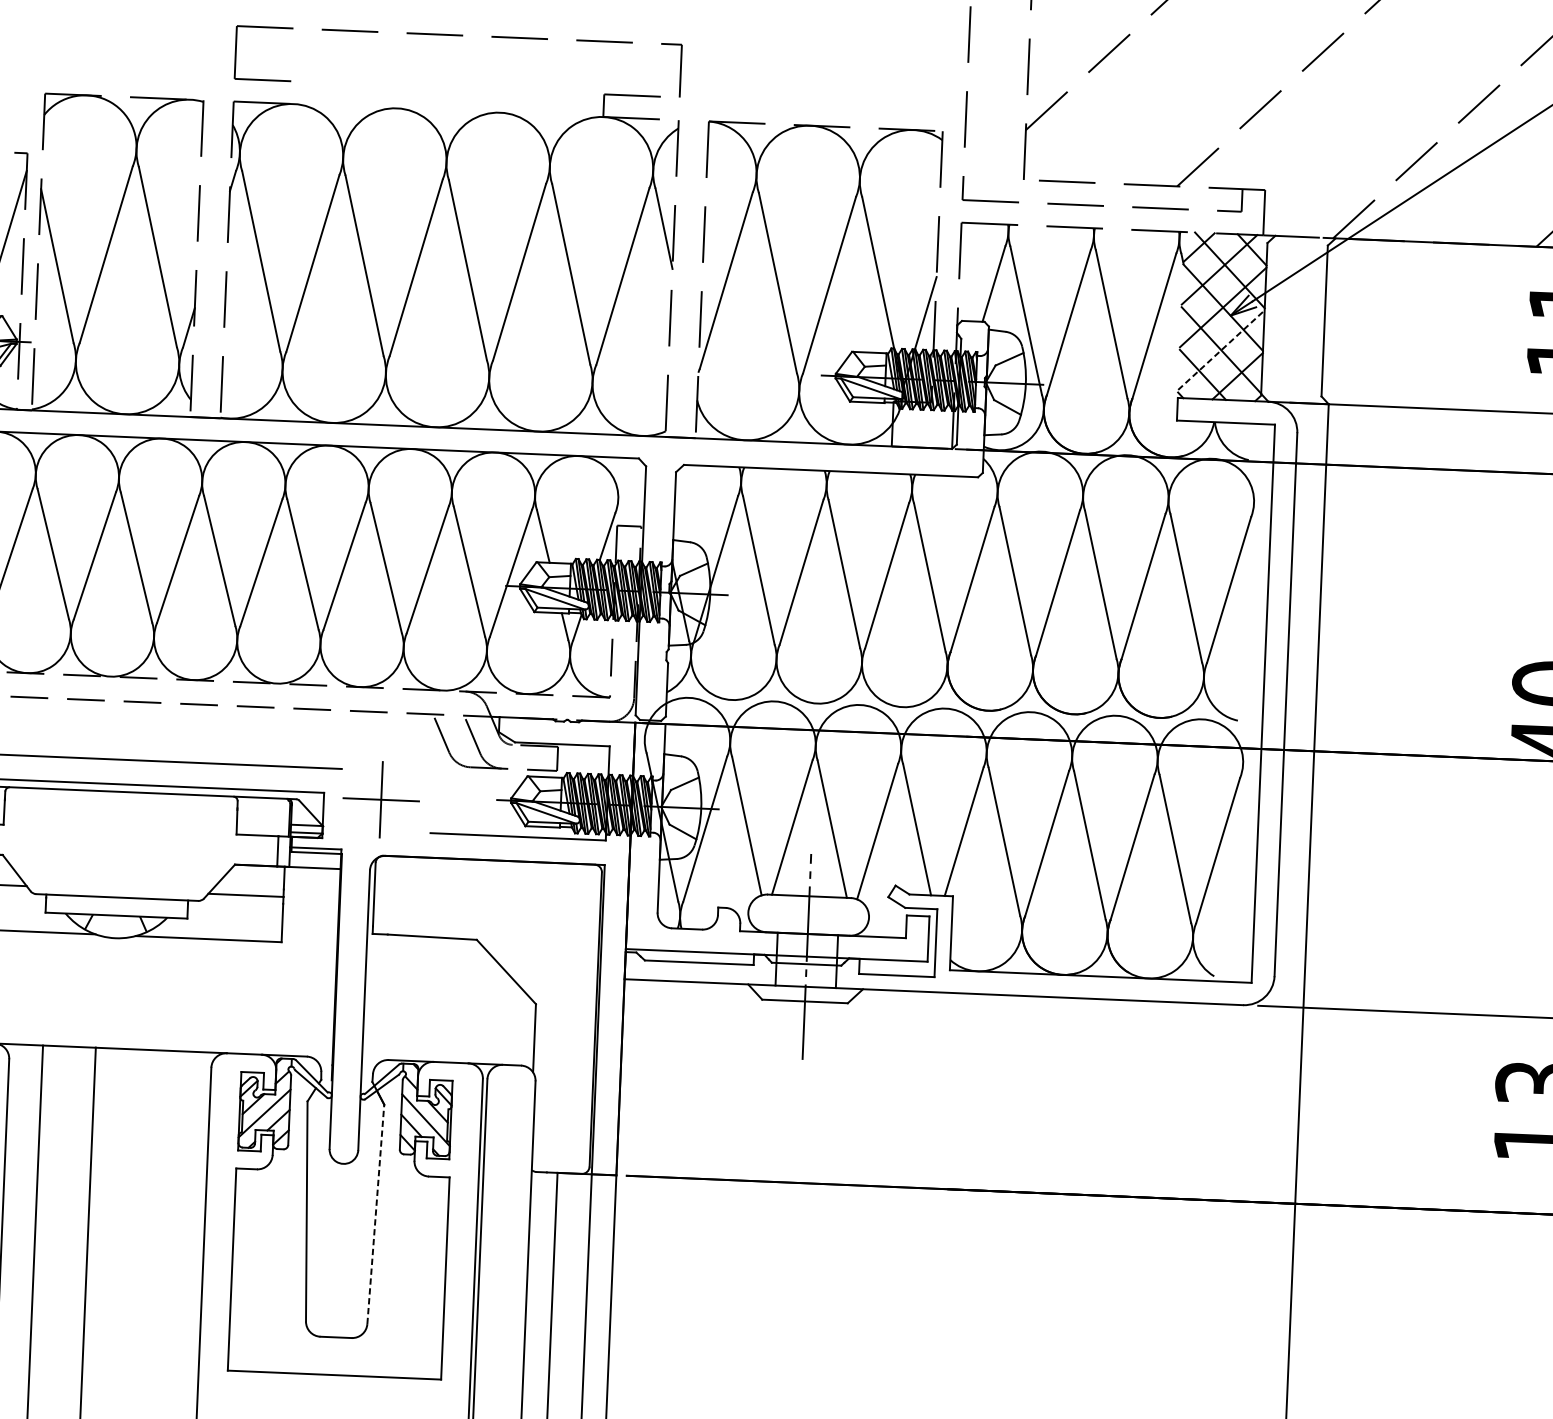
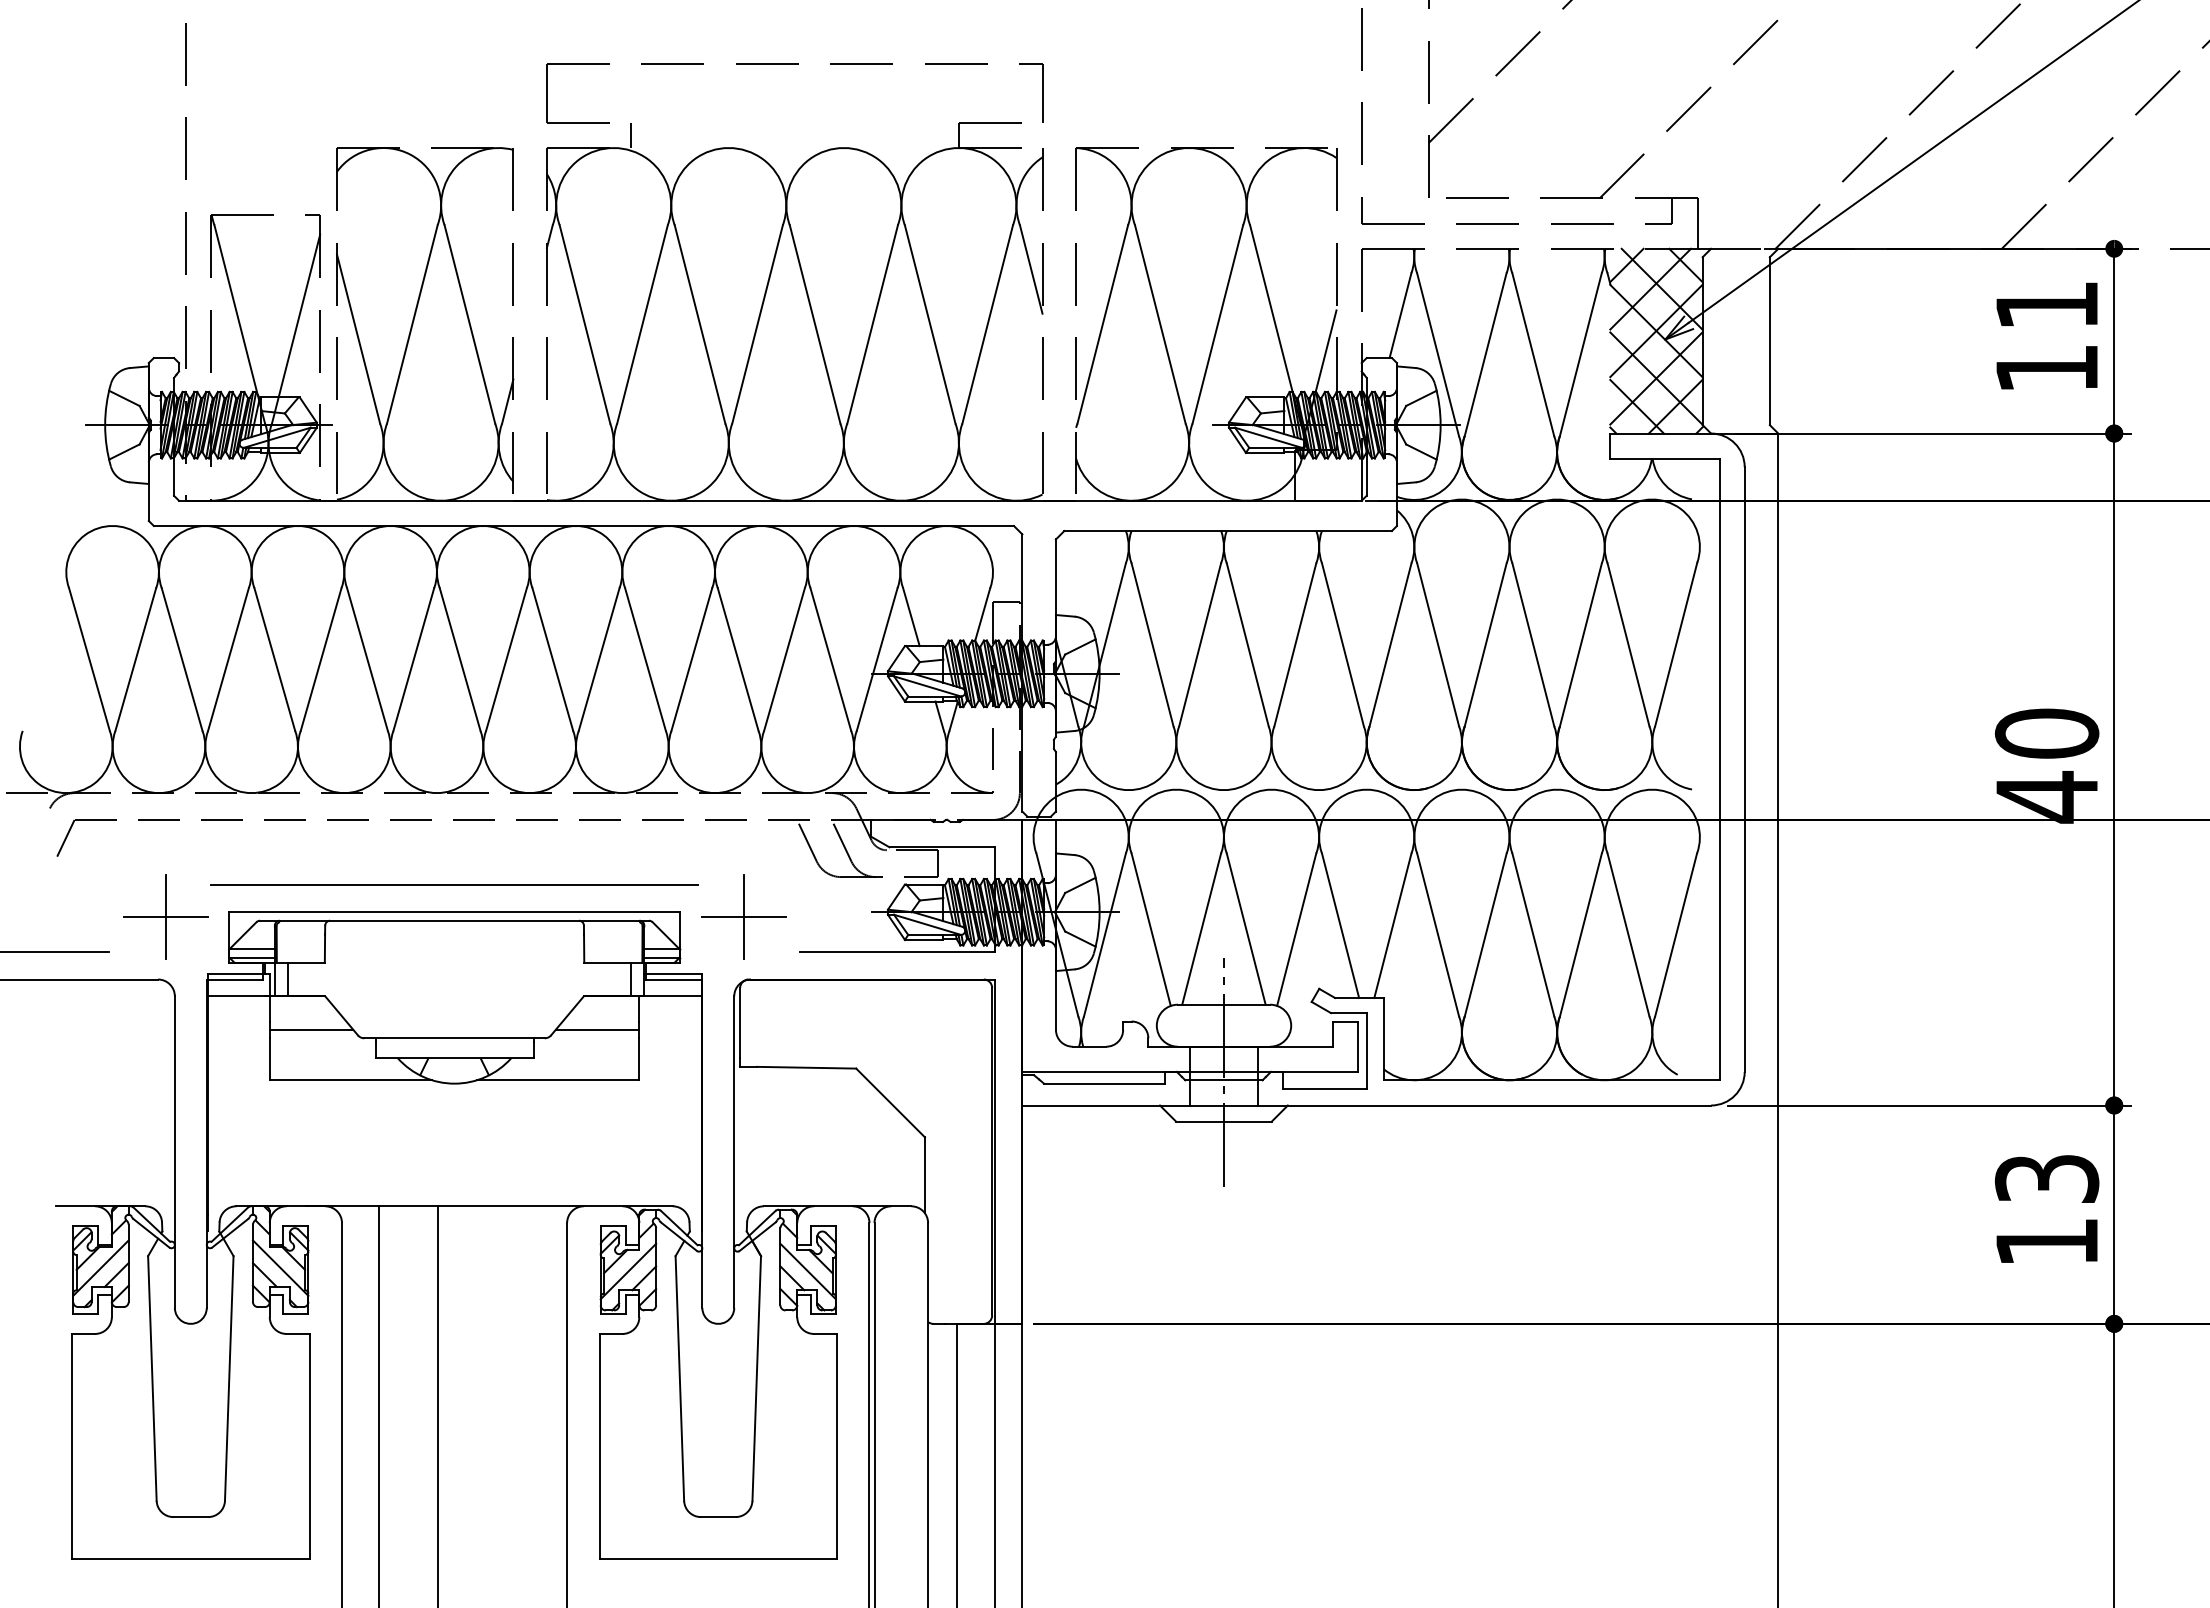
line: (309, 93) -> (630, 135), added
line: (1221, 350) -> (1656, 378), dashed -> solid
line: (375, 1213) -> (756, 1377), dashed -> solid

